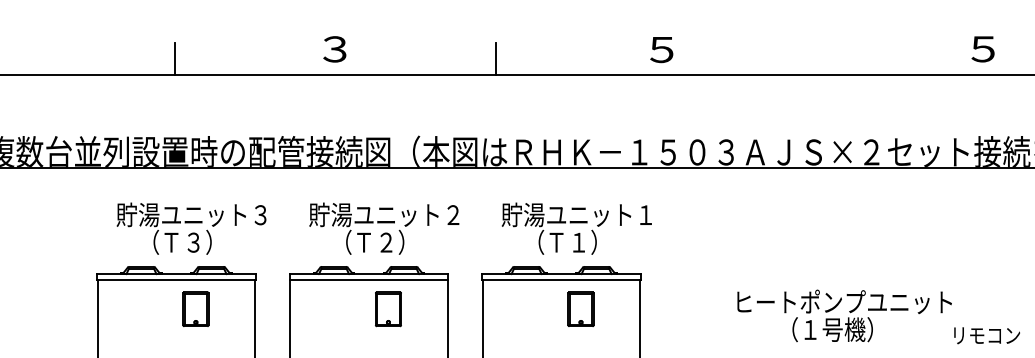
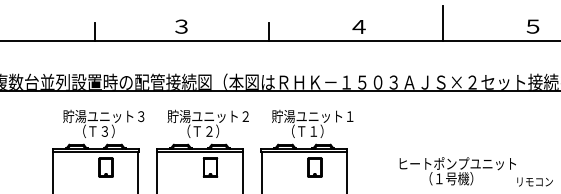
line: (818, 41) -> (443, 22), added
text: (661, 50) -> (358, 27), ５ -> ４

